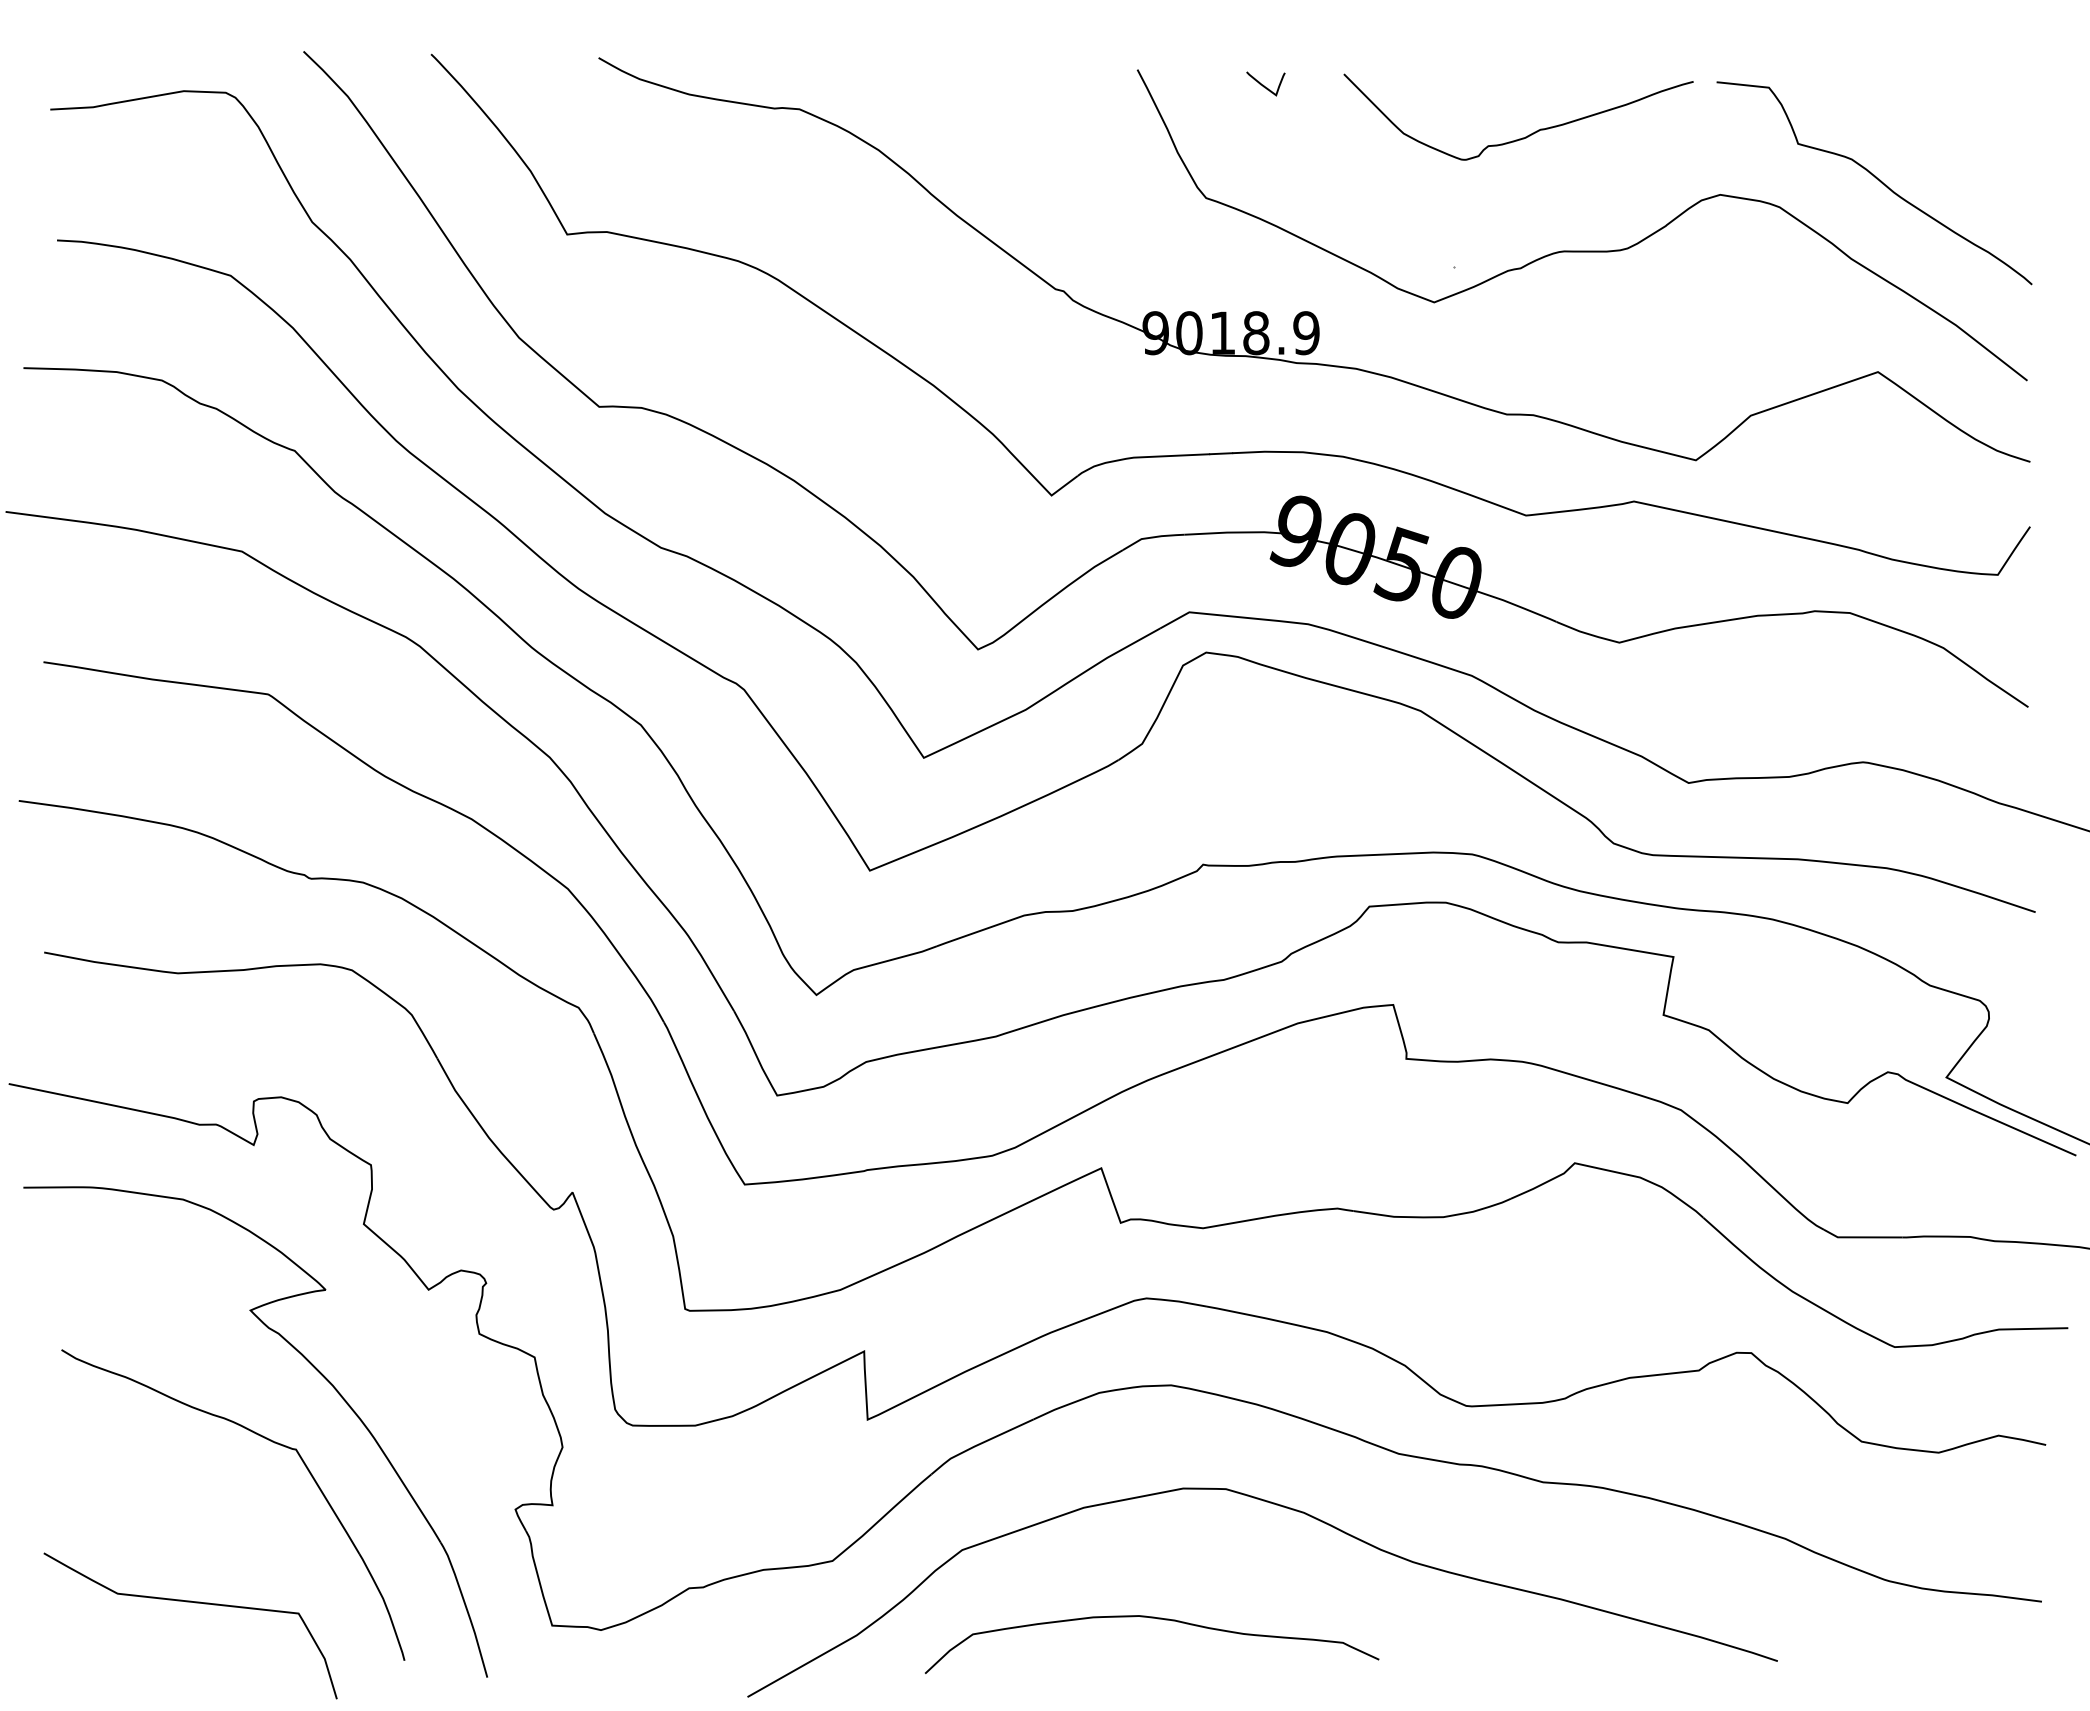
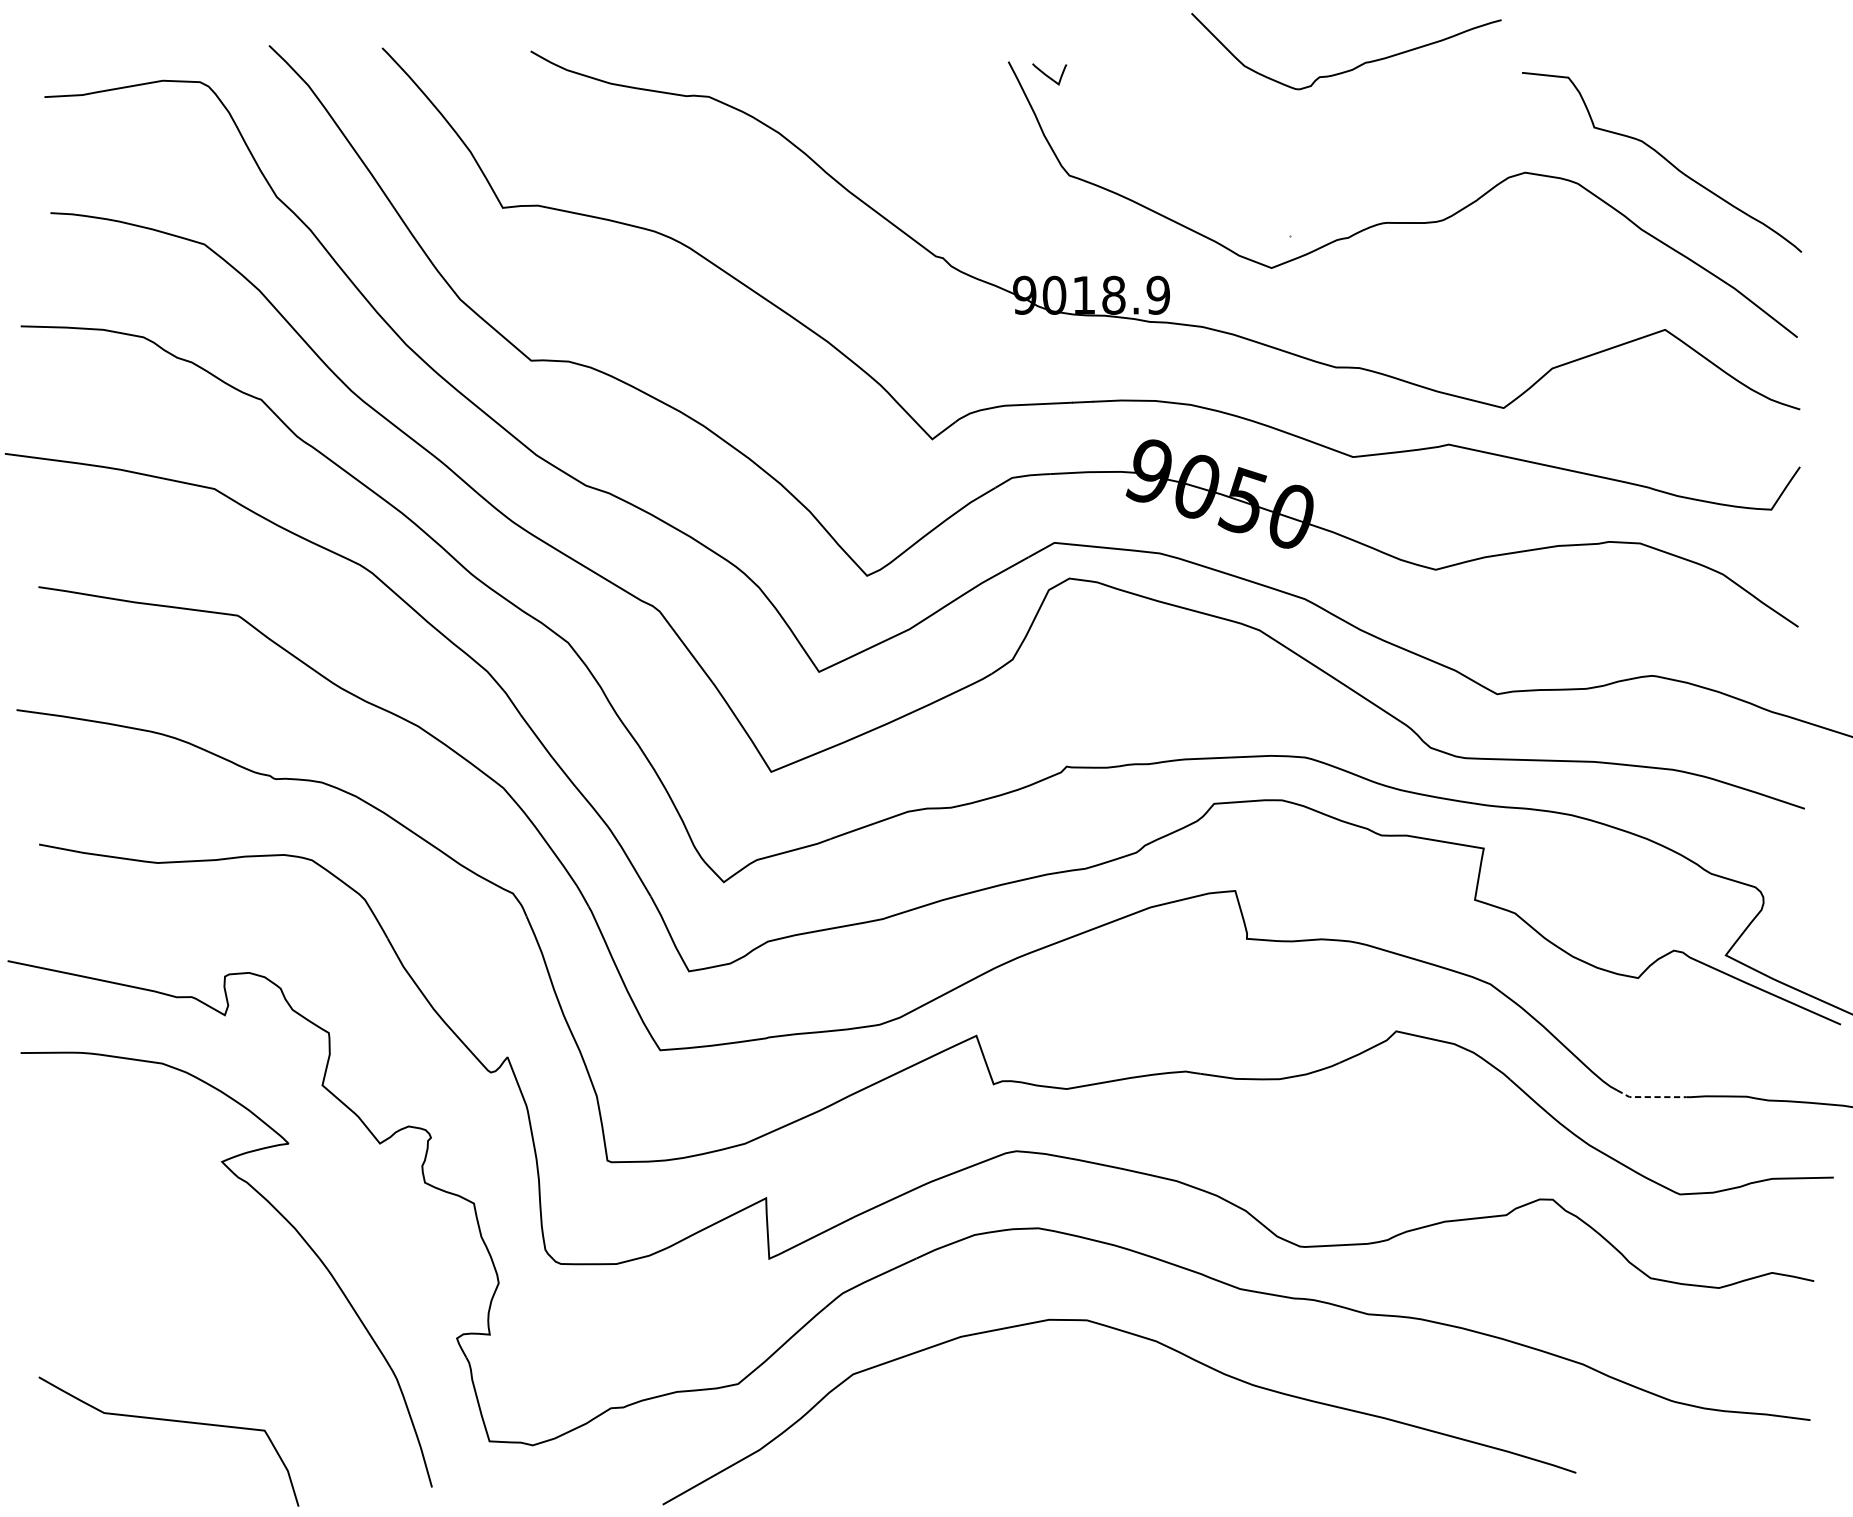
curve: (1263, 84) -> (1047, 74), moved
curve: (1527, 135) -> (1354, 67), moved
line: (1861, 1237) -> (1650, 1097), solid -> dashed
part: (266, 1439) -> (236, 1276), removed
curve: (1157, 1619) -> (1026, 1435), removed

